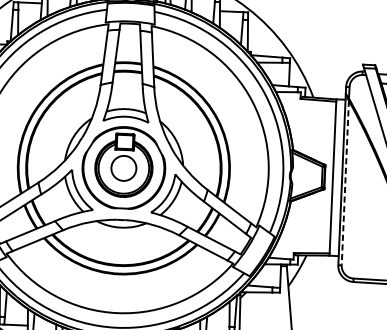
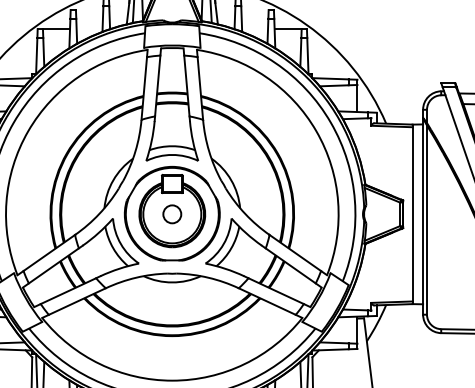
circle: (124, 168) -> (172, 214), size x0.62
line: (345, 183) -> (427, 220), dashed -> solid

